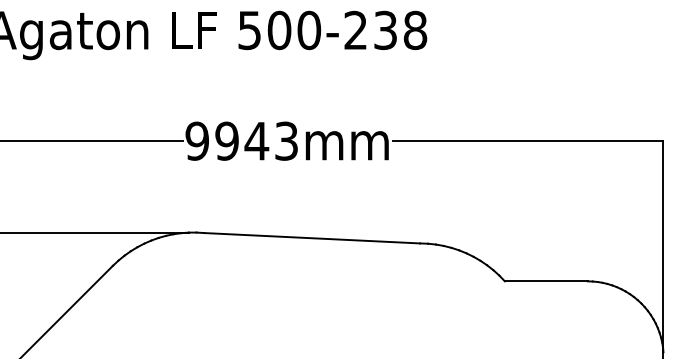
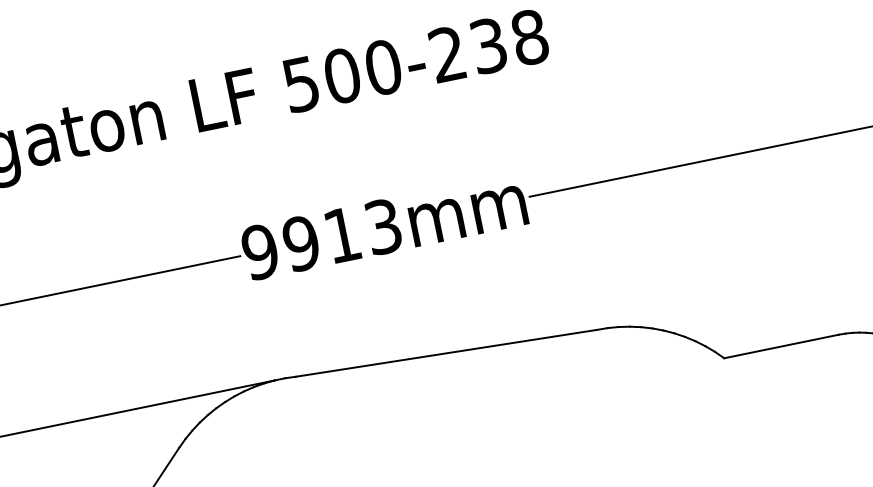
text: (256, 141) -> (342, 235), 9943mm -> 9913mm

